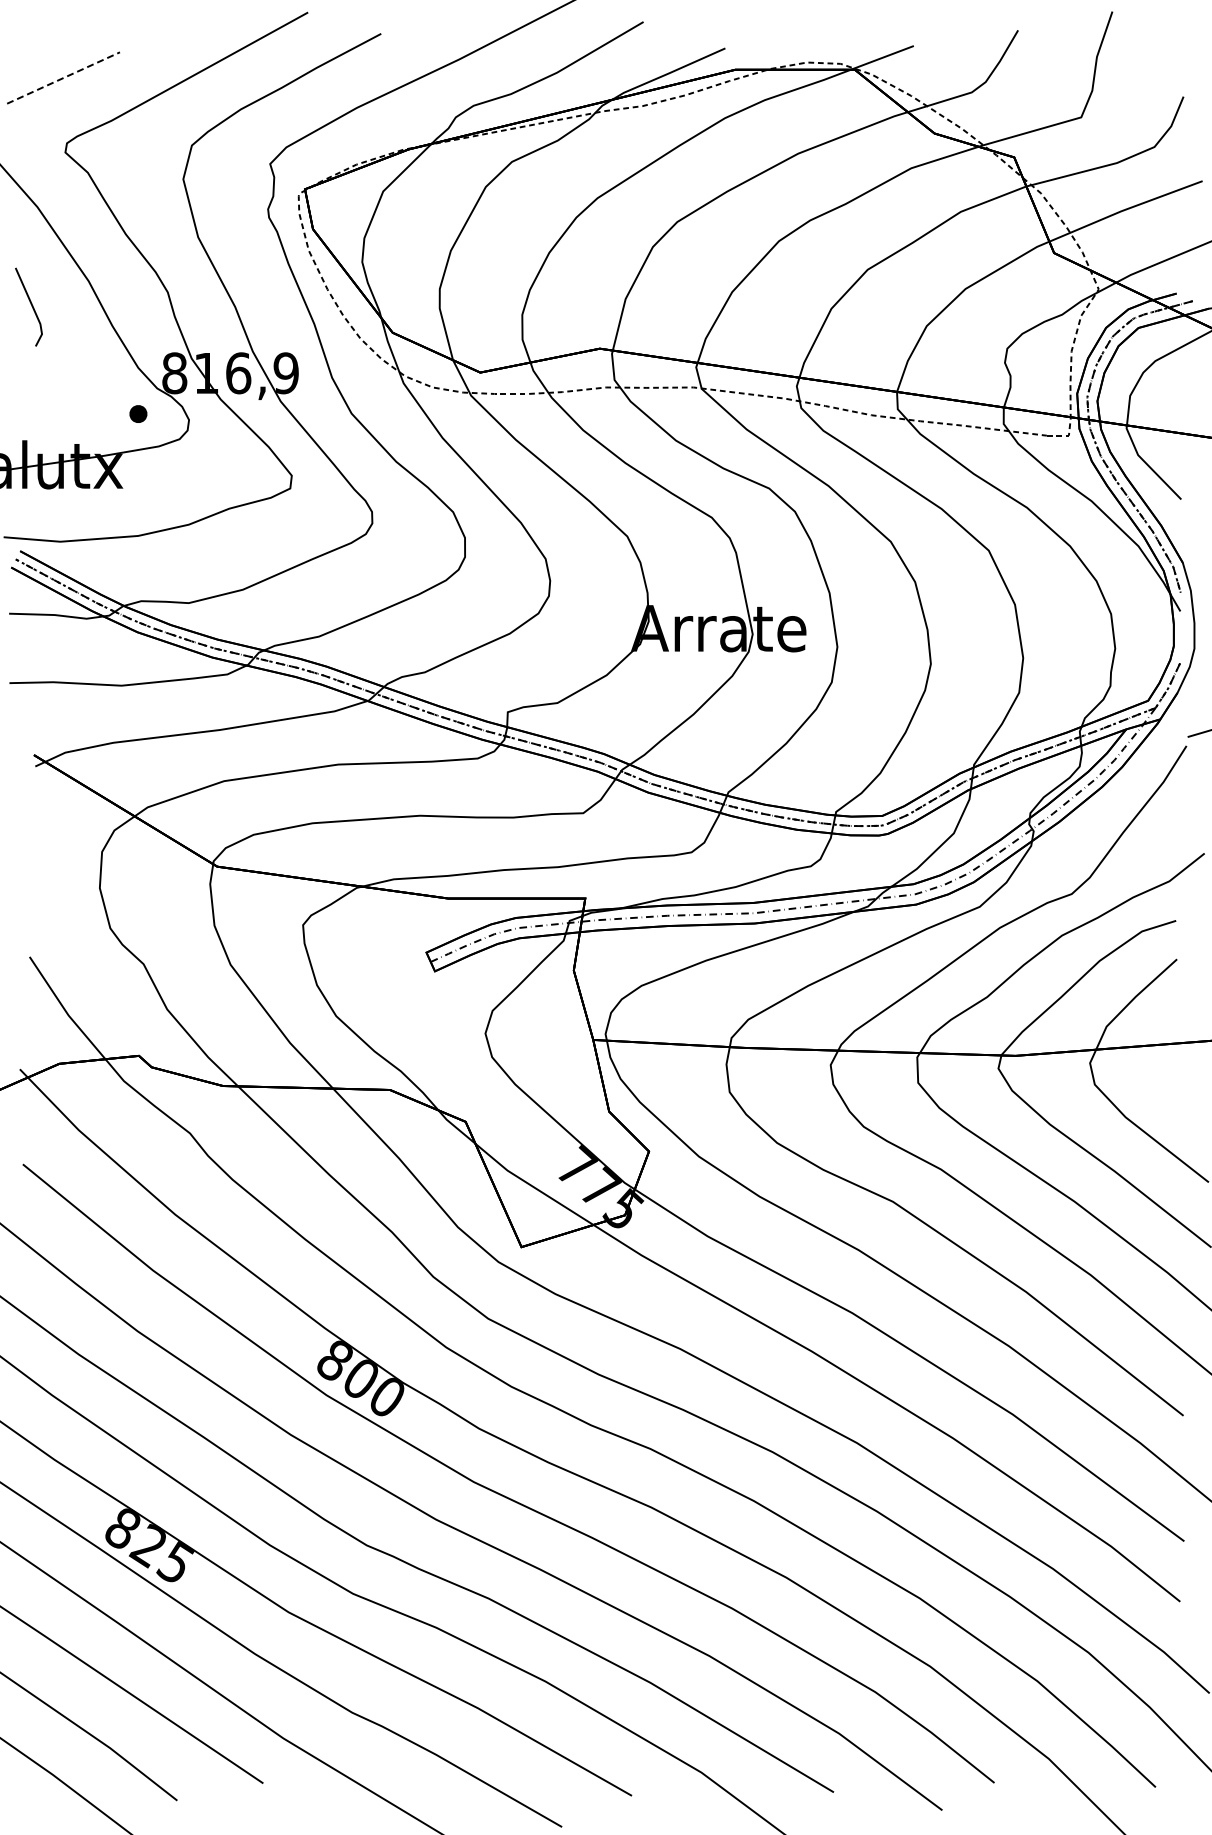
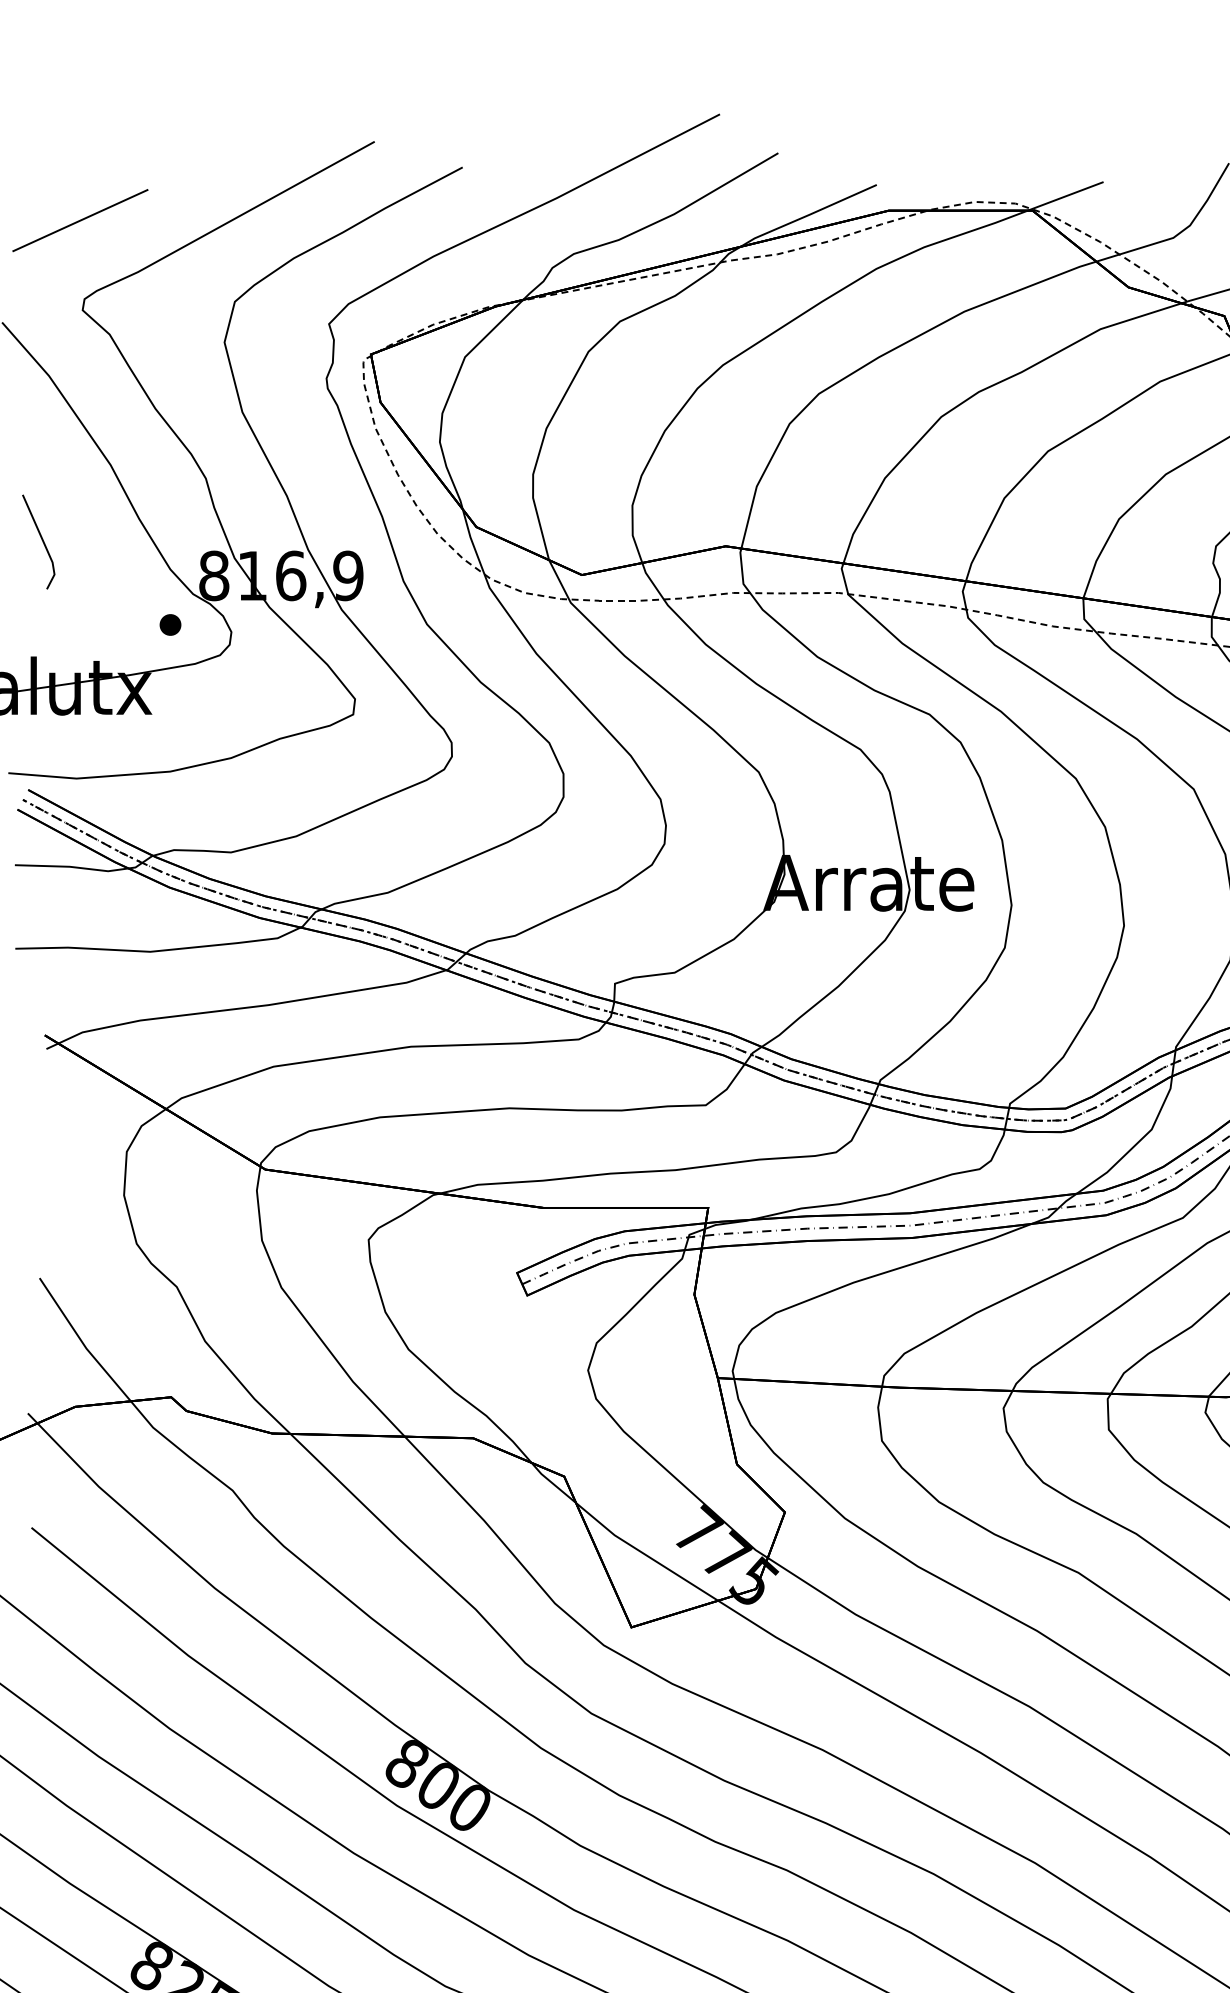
line: (64, 77) -> (81, 219), dashed -> solid
line: (30, 304) -> (40, 538), moved

